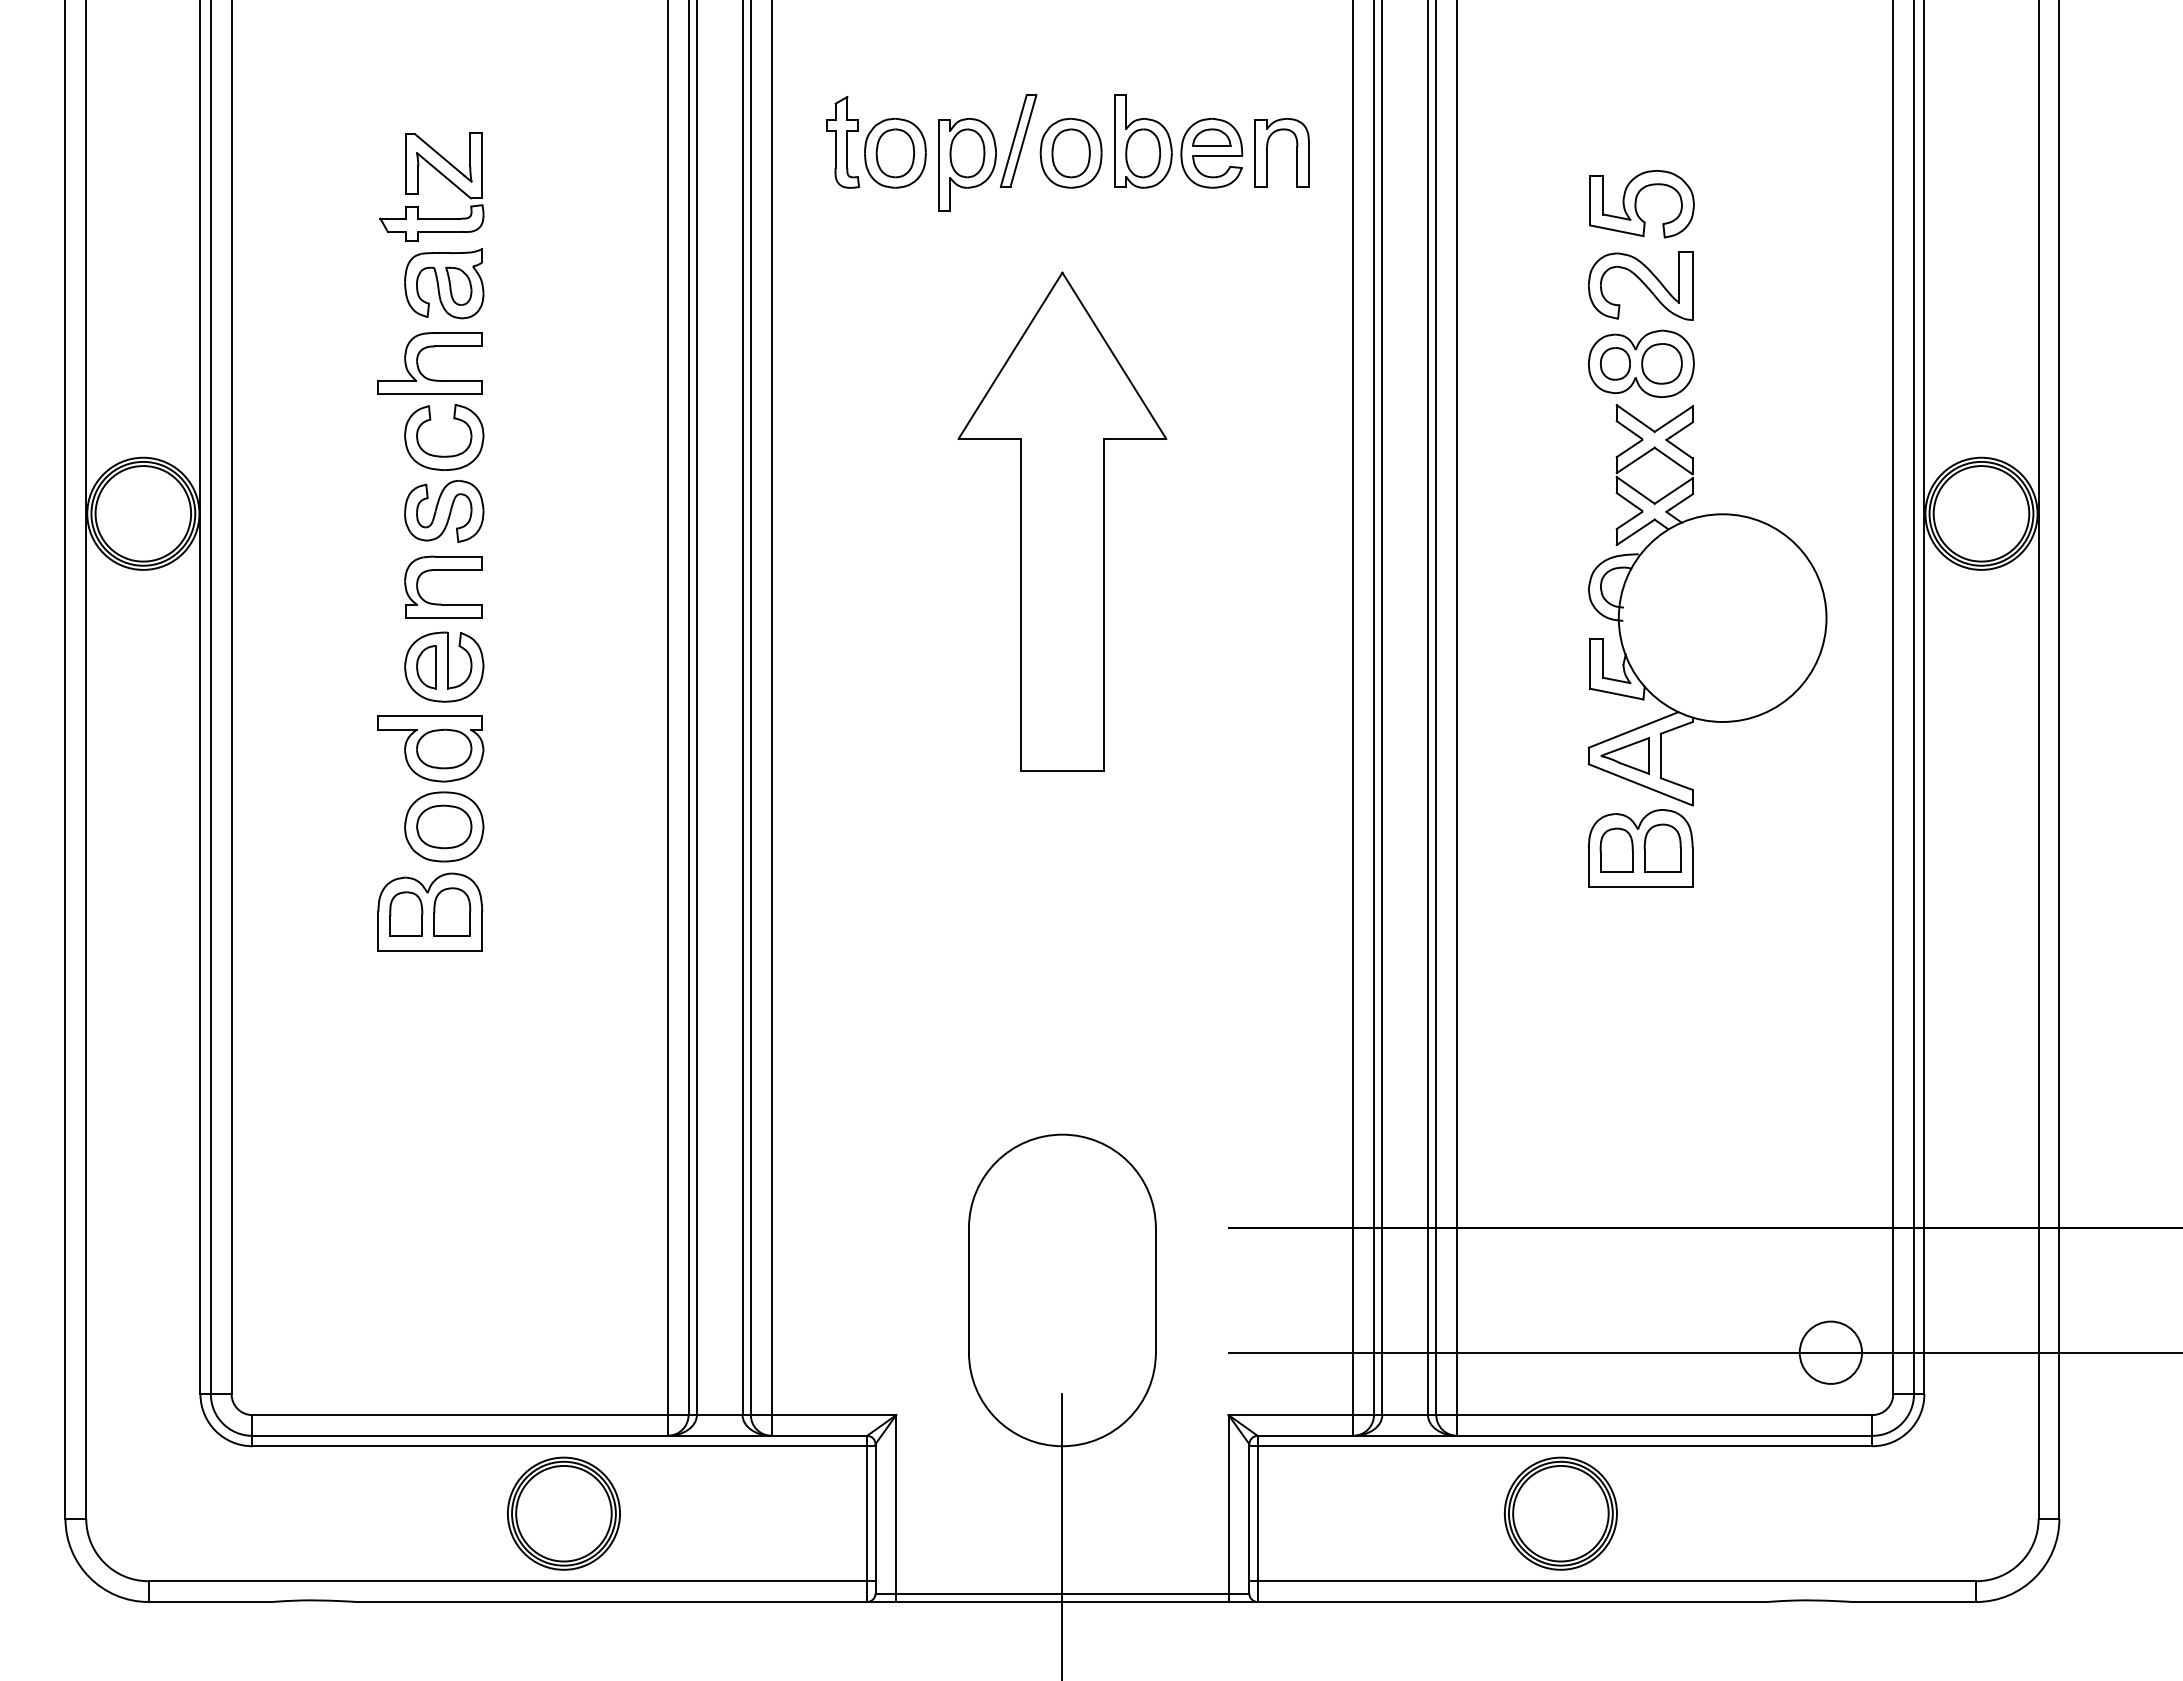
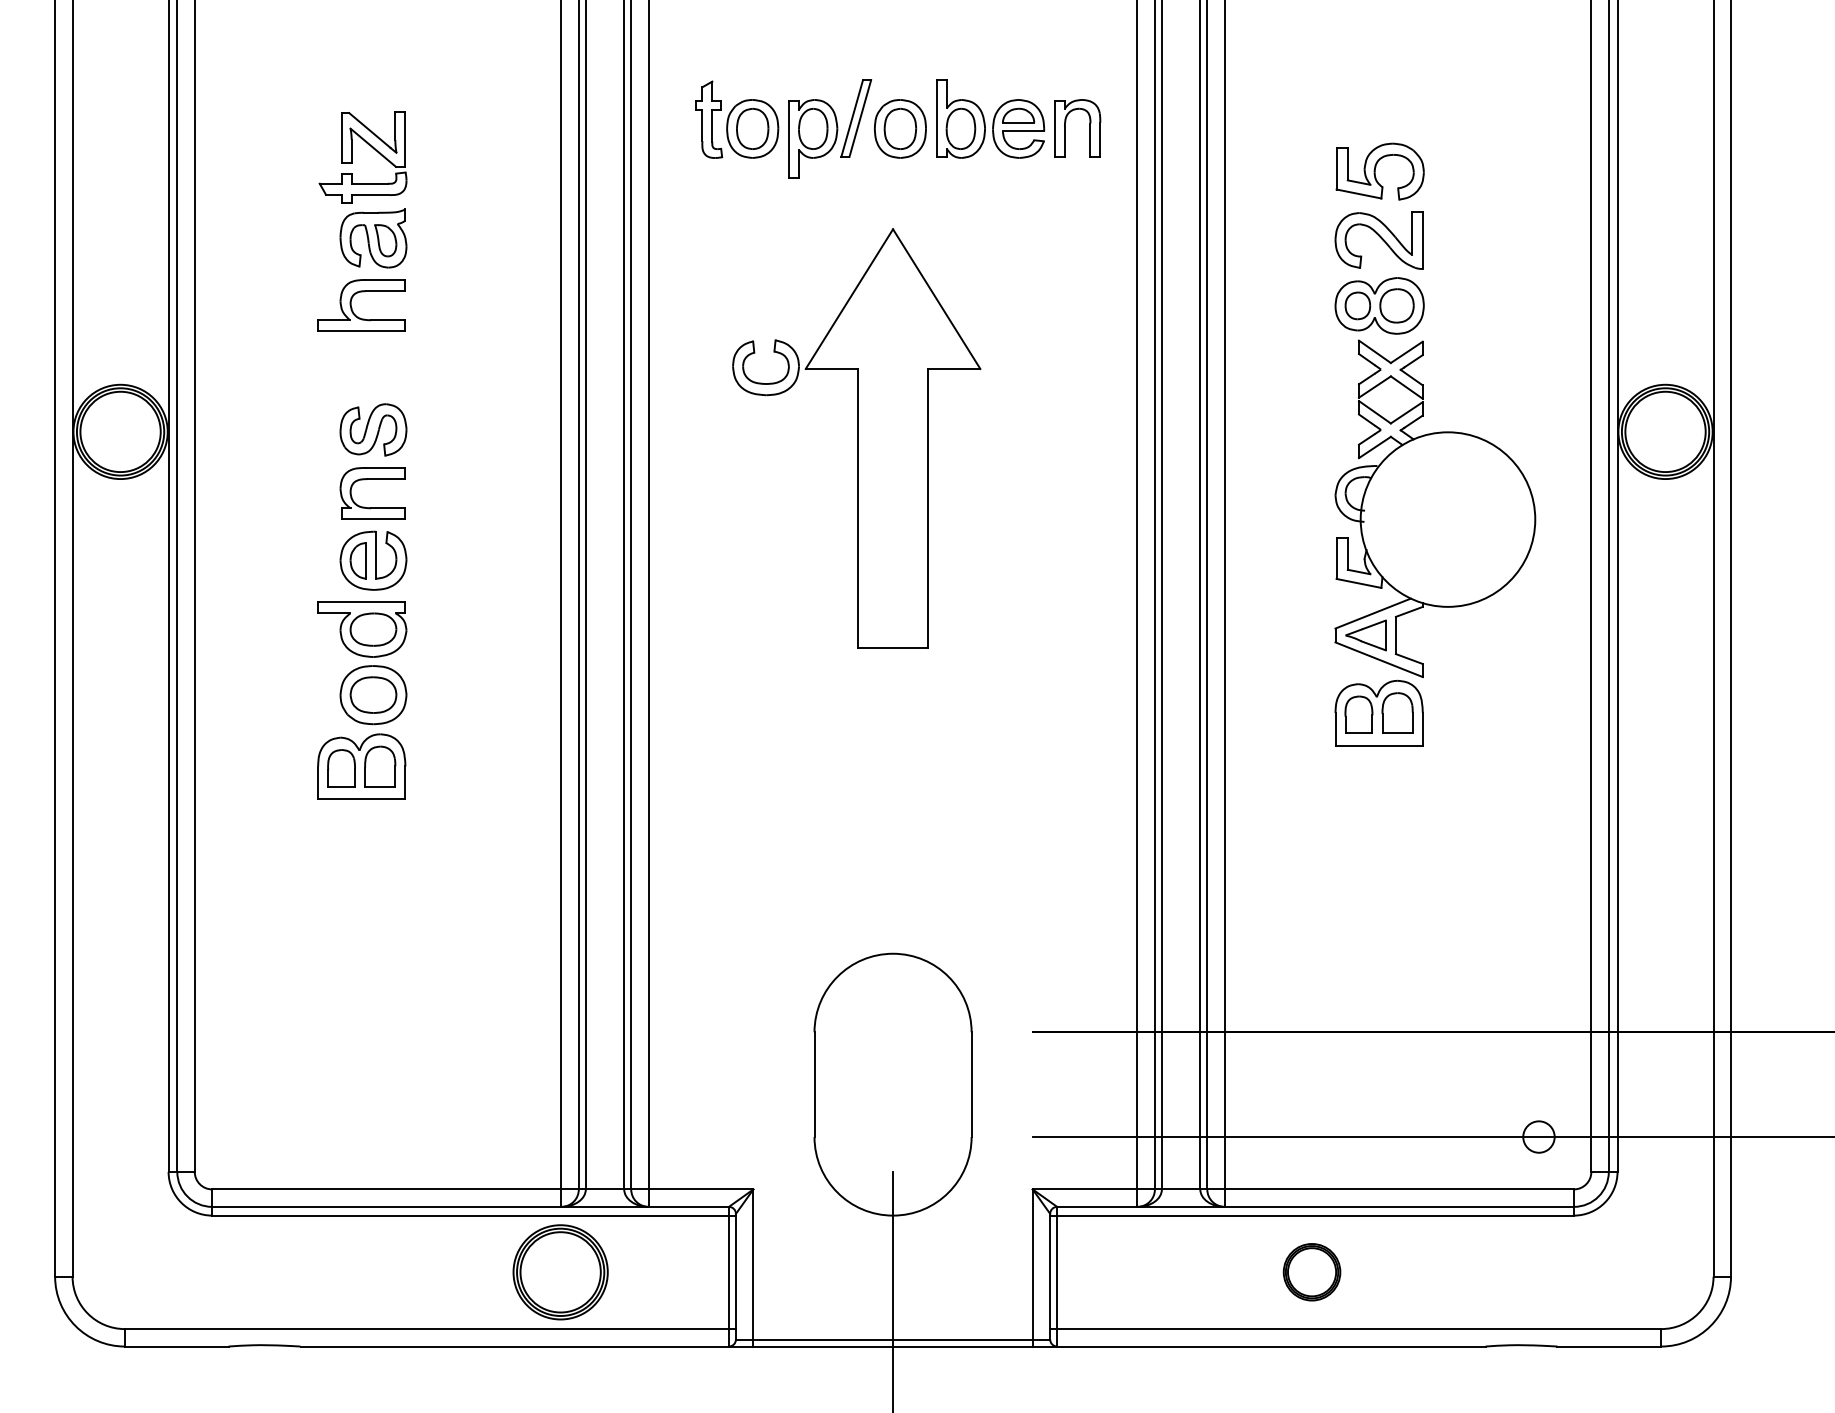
part: (444, 455) -> (766, 382), moved
circle: (1830, 1352) -> (1538, 1136), size x0.6
part: (563, 1513) -> (560, 1272), moved
part: (1560, 1513) -> (1311, 1272), size x0.6

